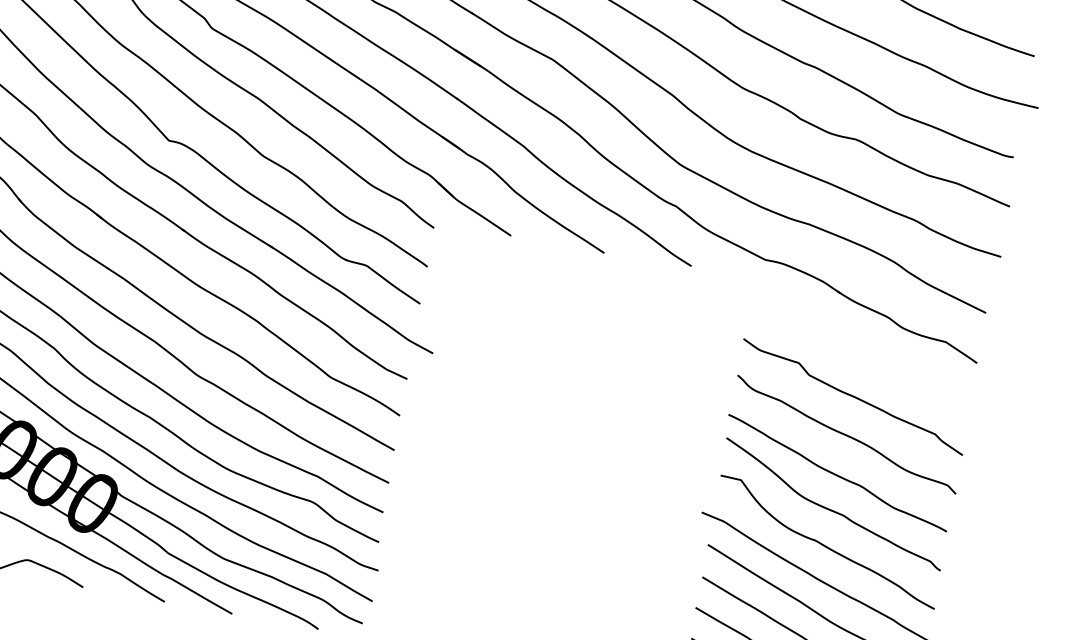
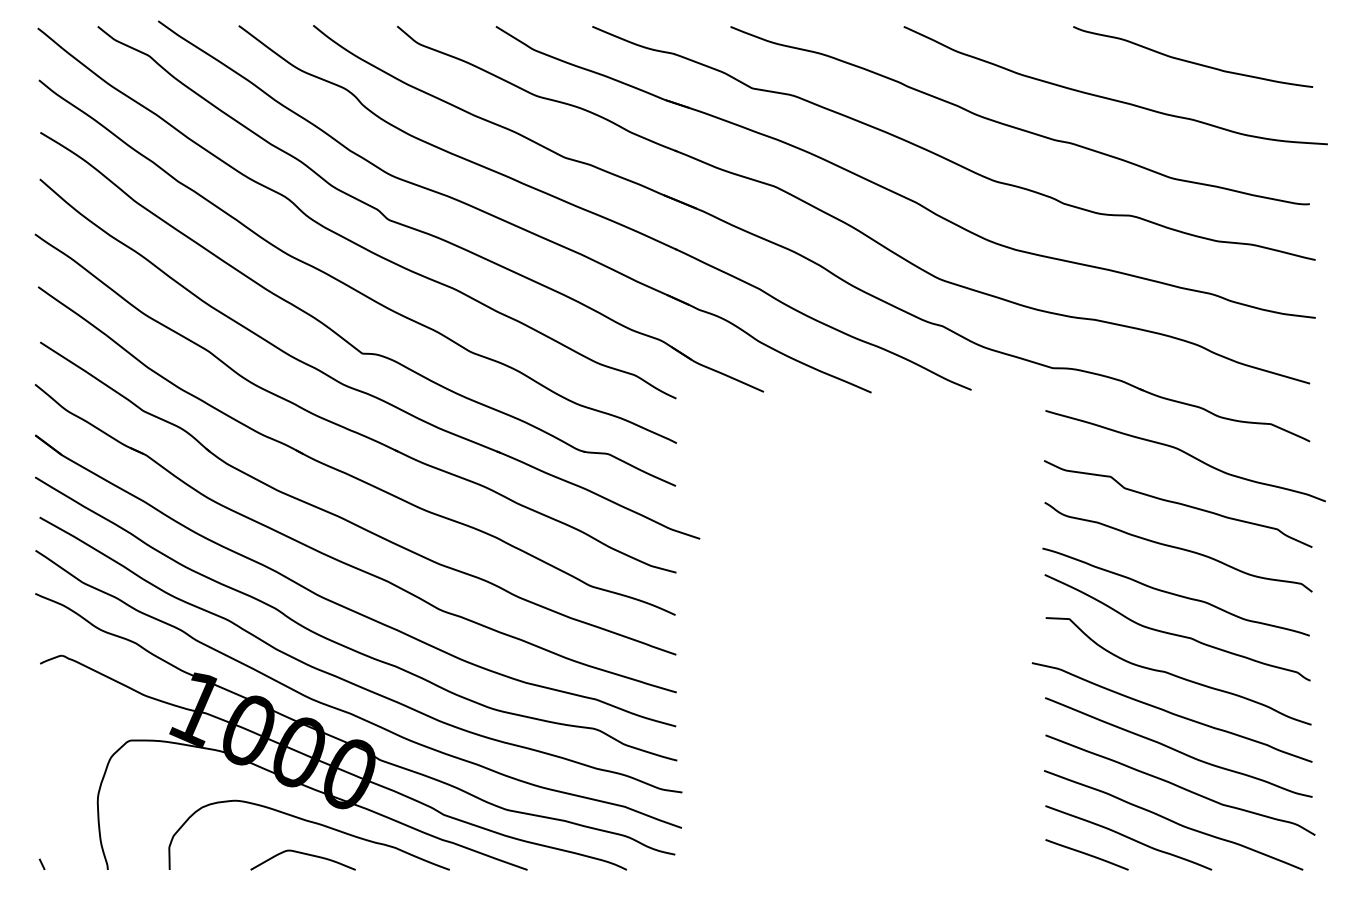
curve: (868, 355) -> (1186, 454), added

